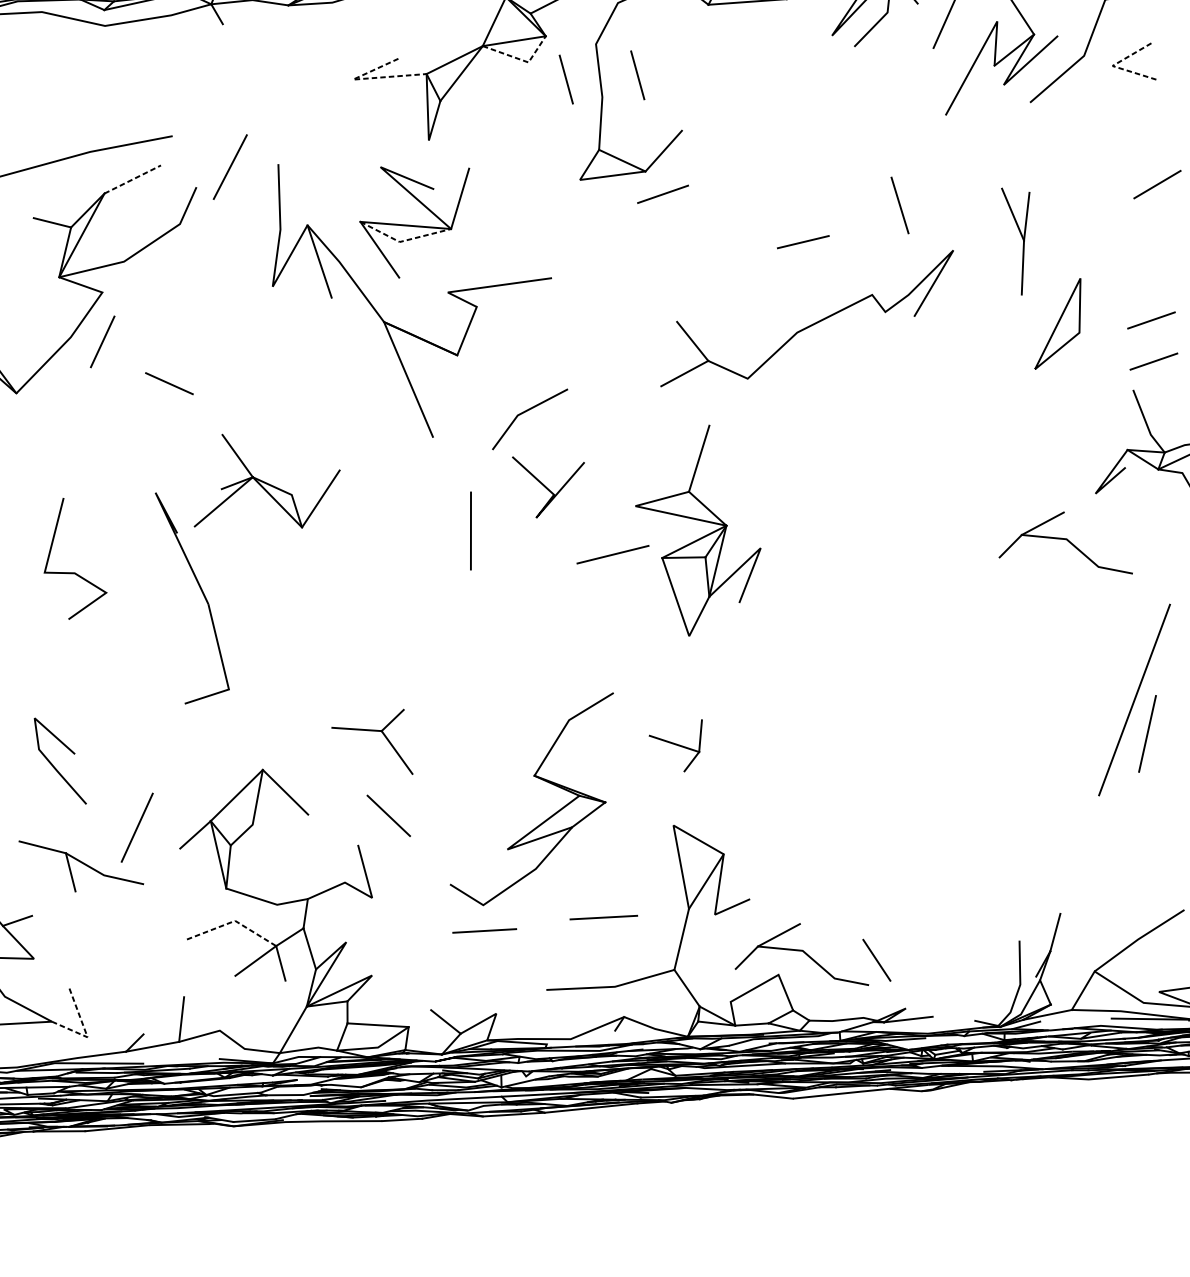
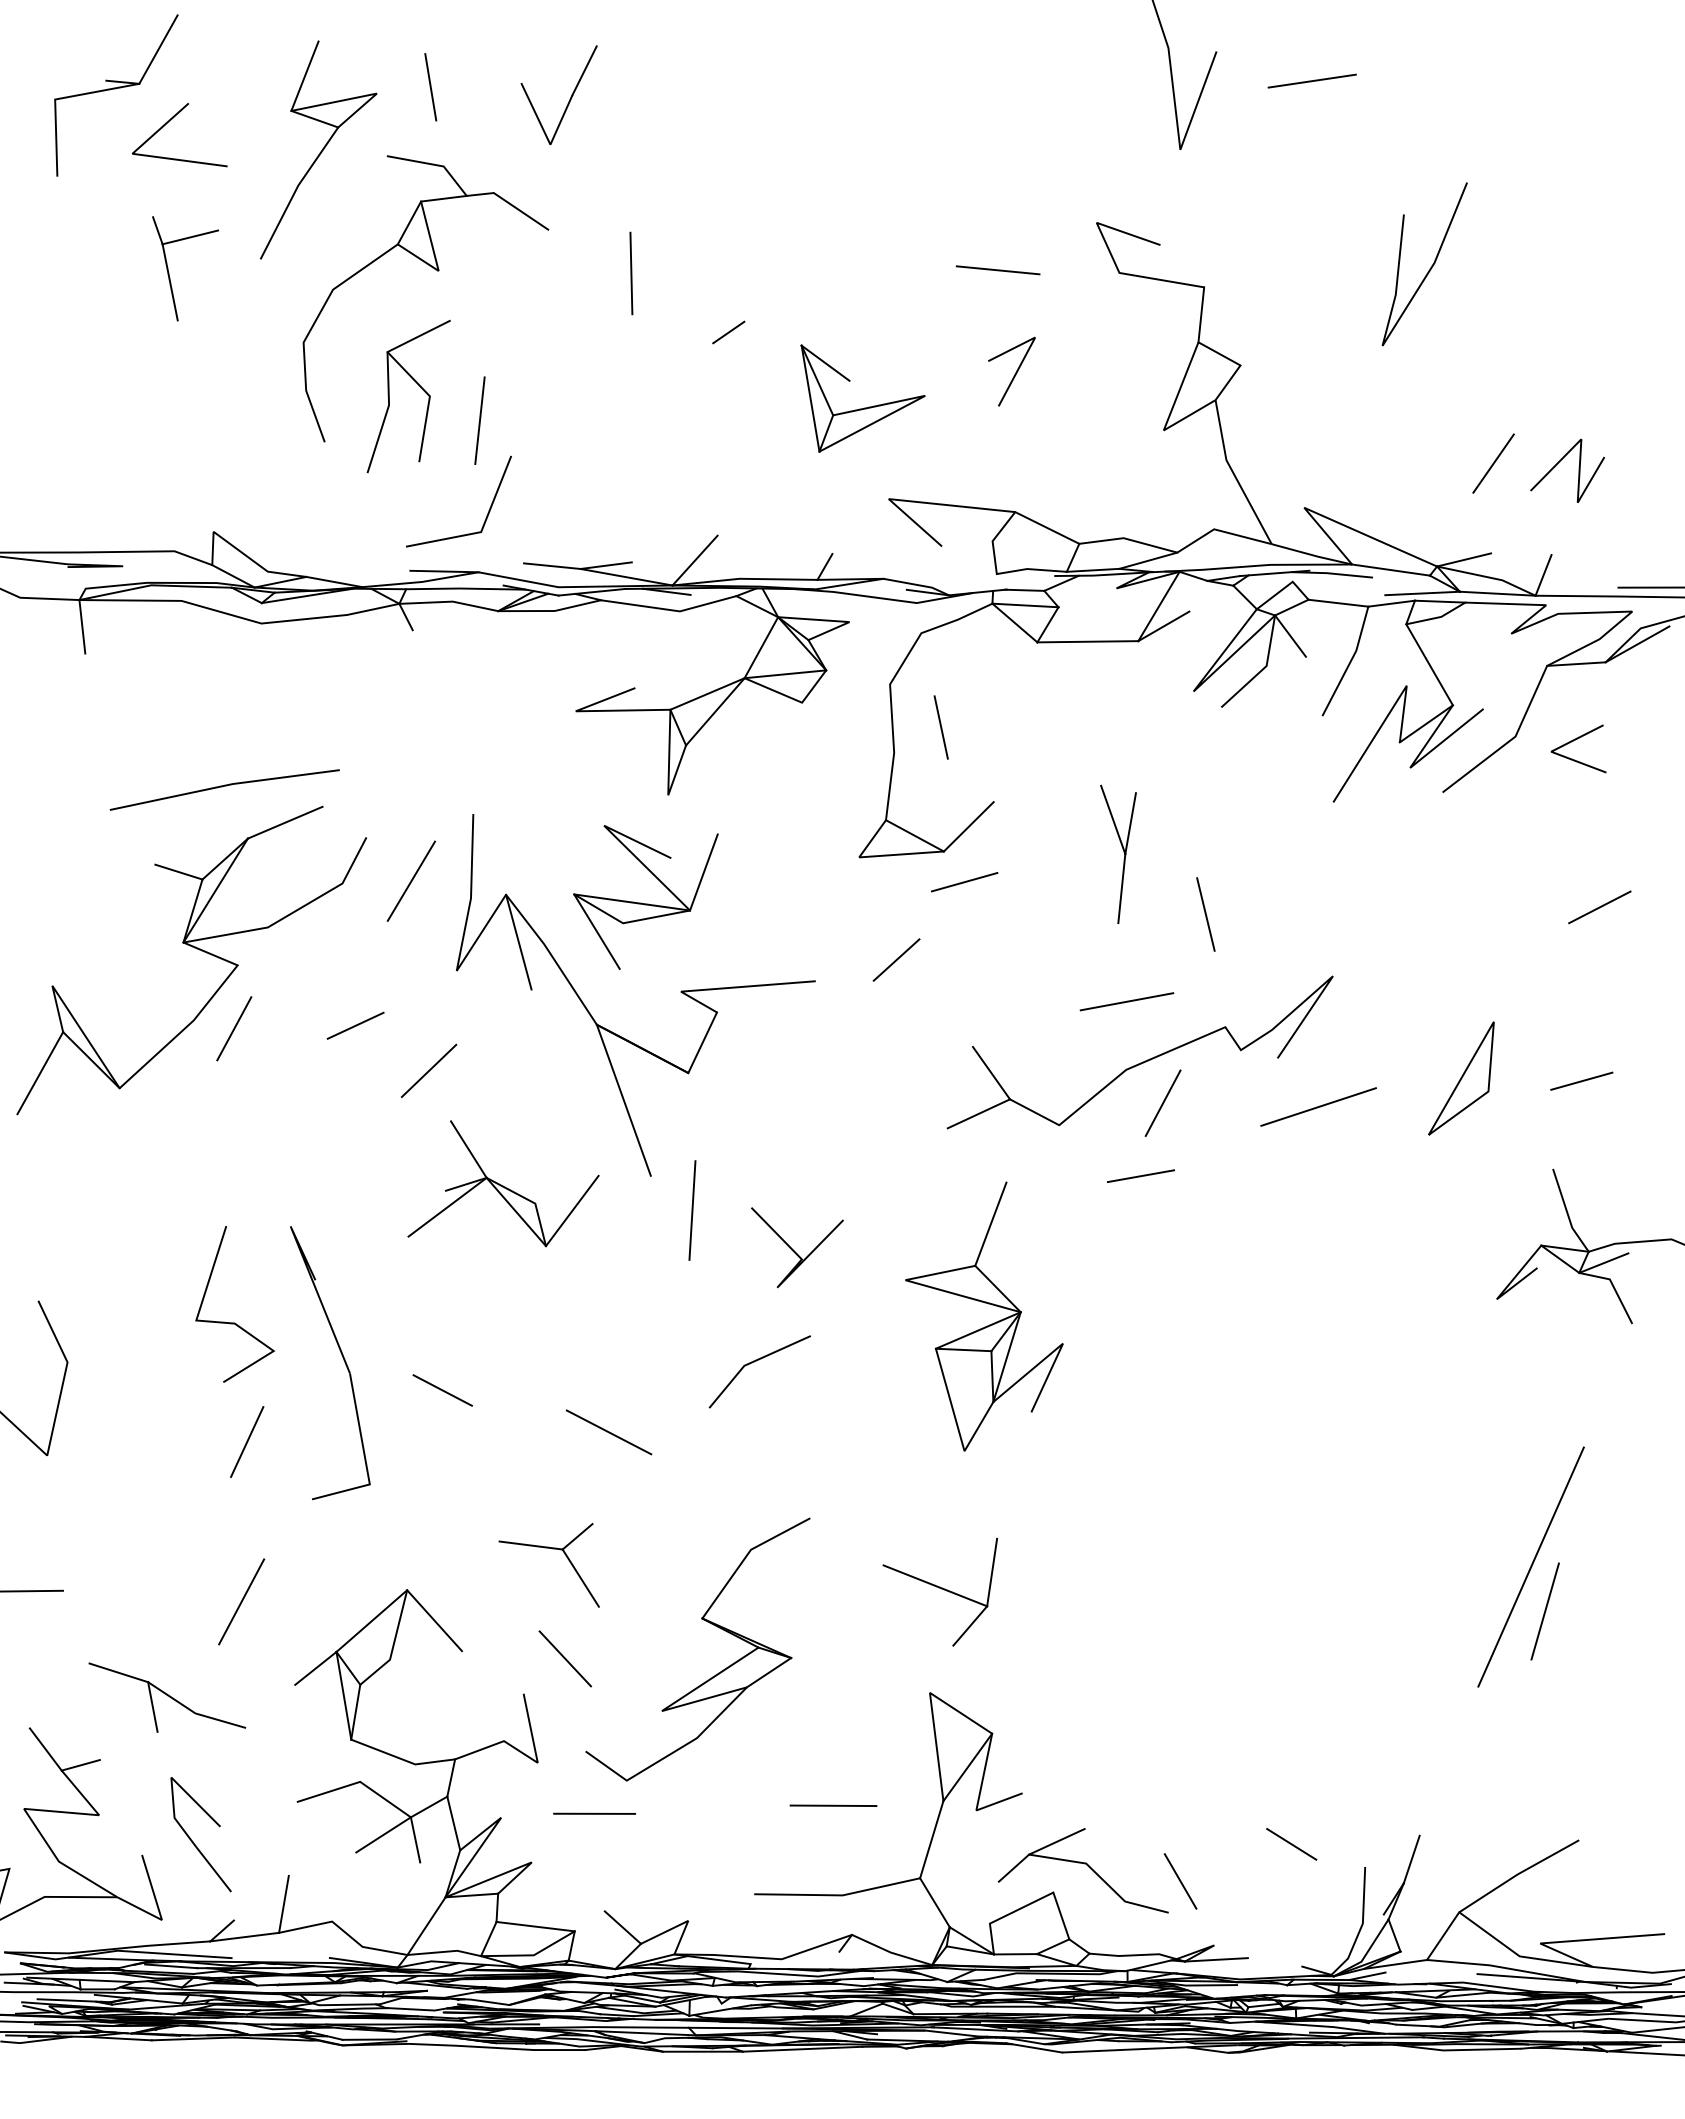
line: (520, 59) -> (792, 698), dashed -> solid
line: (1112, 65) -> (1551, 751), dashed -> solid
line: (364, 79) -> (590, 711), dashed -> solid
line: (565, 79) -> (848, 727), removed
line: (230, 166) -> (411, 880), moved
line: (132, 179) -> (285, 822), dashed -> solid
line: (899, 205) -> (1205, 914), moved
part: (1018, 240) -> (1118, 853), moved
line: (403, 241) -> (628, 922), dashed -> solid
line: (802, 241) -> (1140, 1175), moved
line: (613, 257) -> (896, 959), added
line: (196, 333) -> (355, 1025), added
line: (948, 352) -> (1318, 1106), added
line: (826, 356) -> (1162, 1102), added
line: (1153, 361) -> (1581, 1133), removed
line: (255, 365) -> (428, 1070), added
line: (169, 383) -> (442, 1390), moved
line: (525, 412) -> (754, 1362), moved
part: (266, 480) -> (503, 1183), moved
line: (470, 530) -> (692, 1210), moved
part: (1065, 540) -> (1454, 1356), removed
line: (612, 554) -> (1126, 1001), moved
line: (74, 572) -> (234, 1322), moved
line: (411, 638) -> (608, 1432), added
line: (131, 661) -> (247, 1441), added
part: (677, 746) -> (940, 1591), size x1.67
line: (53, 764) -> (191, 1838), moved
part: (540, 779) -> (709, 1623), moved
line: (137, 827) -> (241, 1601), moved
line: (233, 921) -> (358, 1782), dashed -> solid
line: (961, 926) -> (1291, 1844), added
line: (484, 930) -> (594, 1813), moved
line: (85, 1030) -> (159, 1911), dashed -> solid

